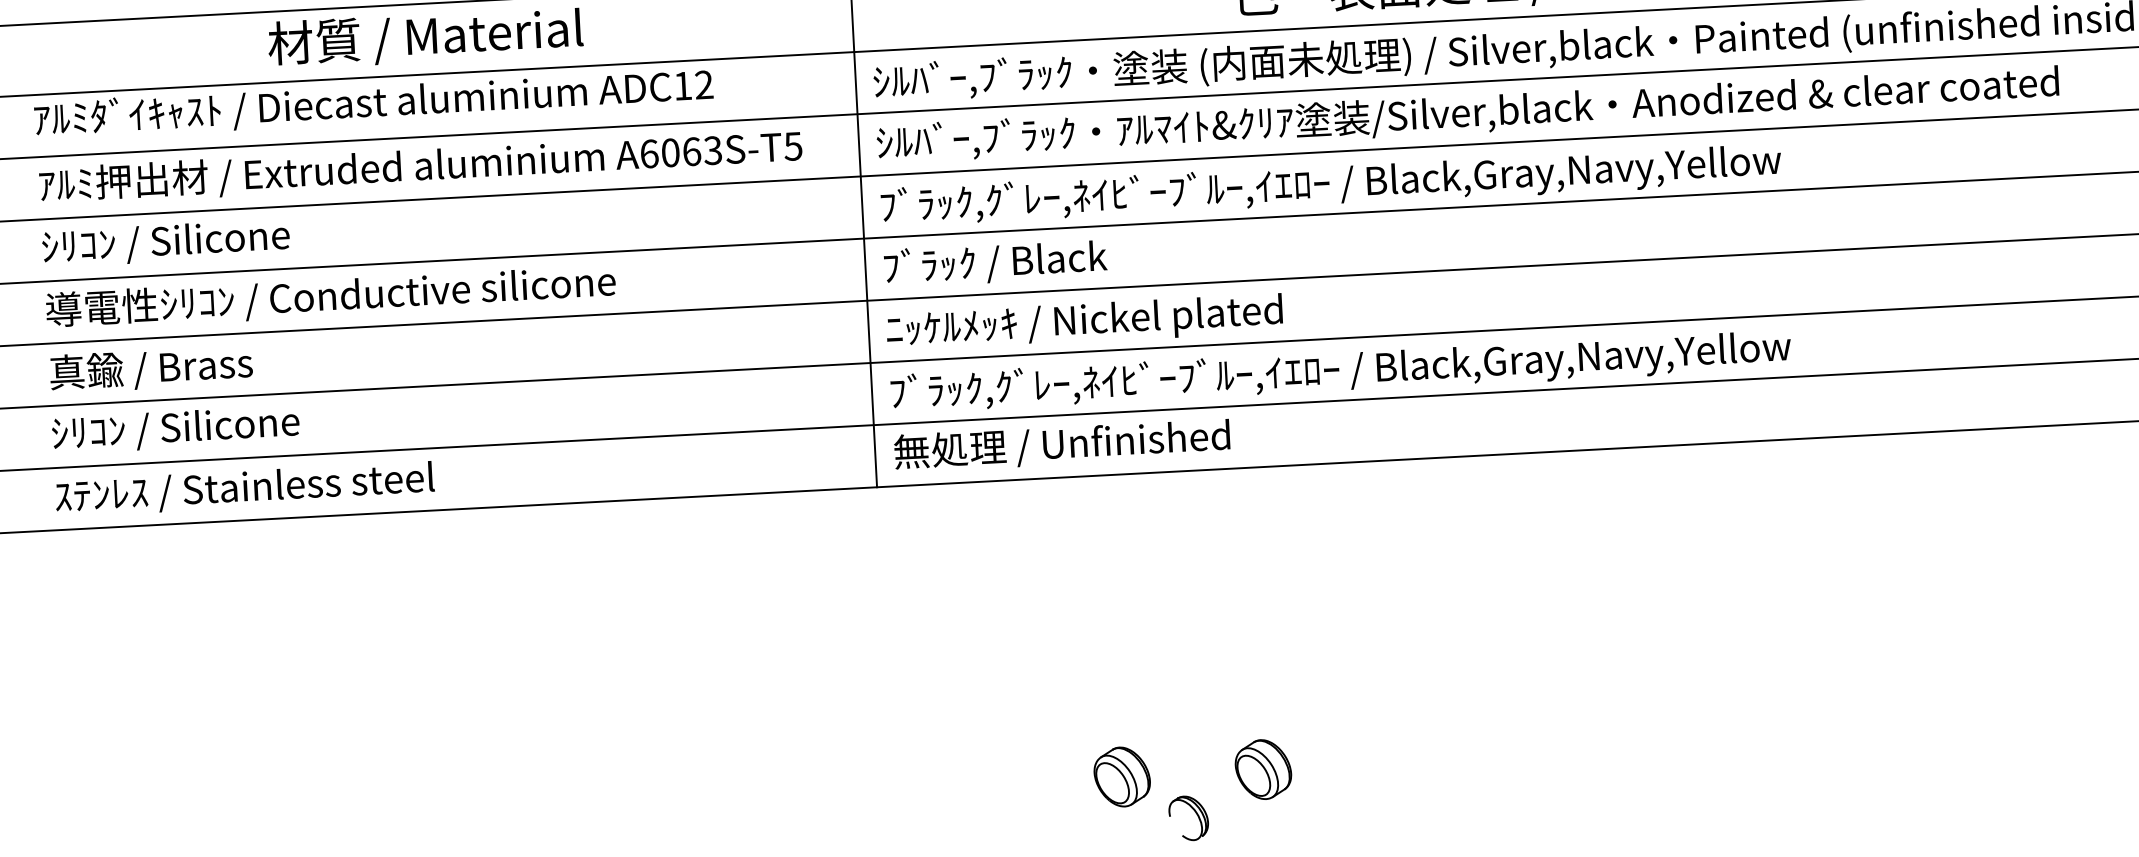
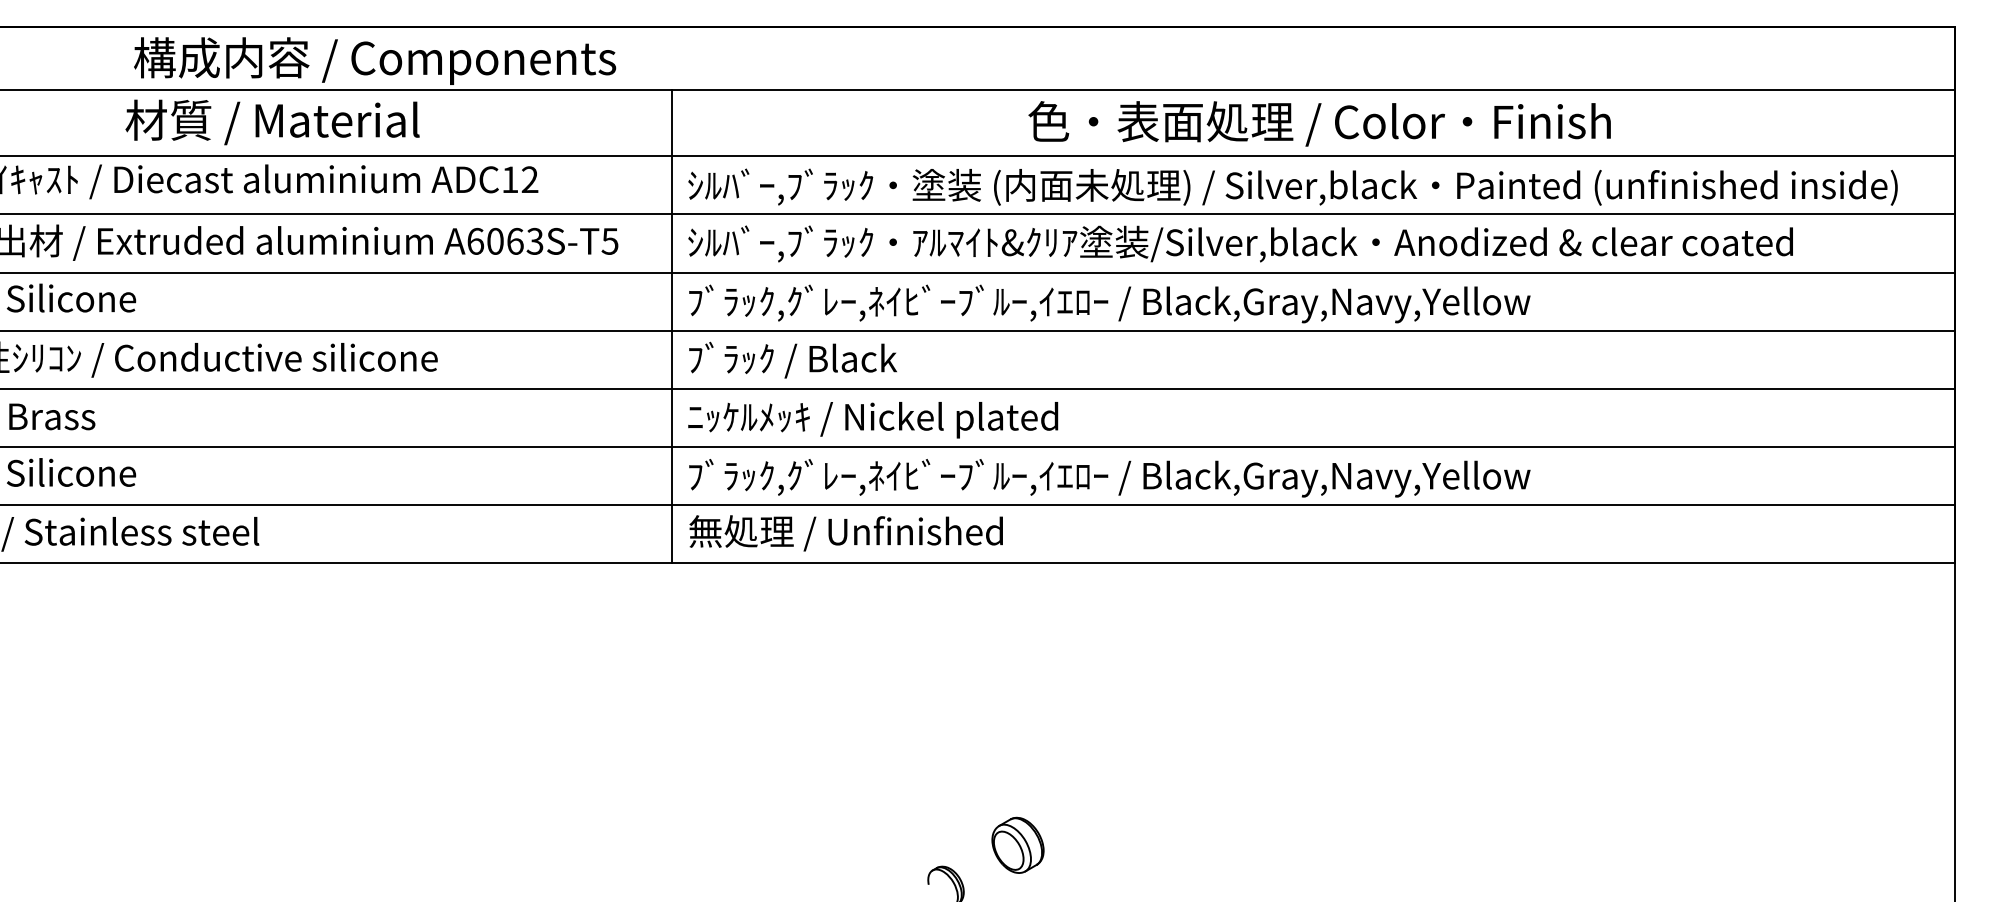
part: (1121, 776) -> (885, 844), removed

